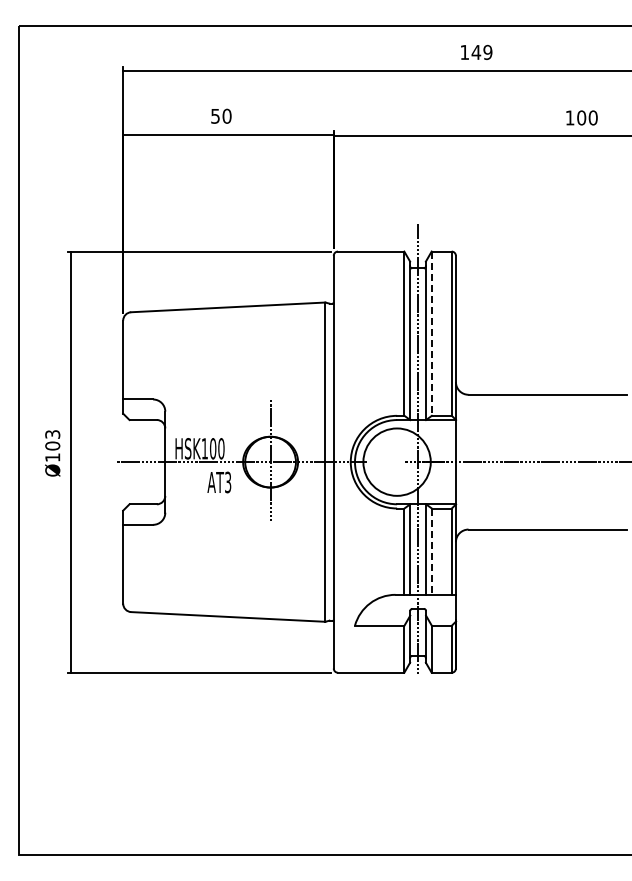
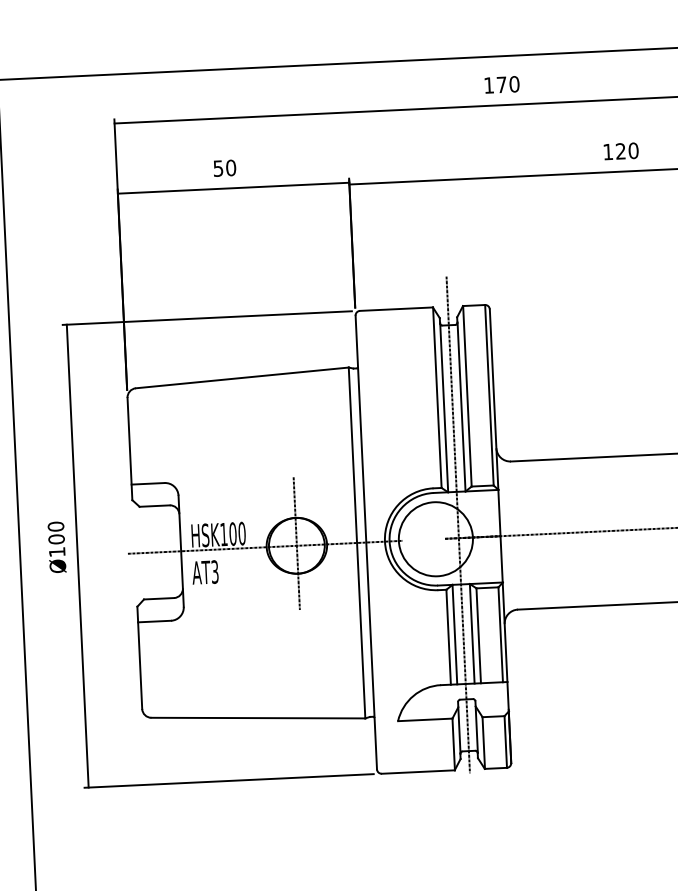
text: (481, 52) -> (507, 84), 149 -> 170
text: (581, 117) -> (620, 150), 100 -> 120
line: (431, 334) -> (467, 397), dashed -> solid
text: (52, 434) -> (55, 526), Ø103 -> Ø100
text: (219, 482) -> (205, 572), moved
line: (431, 552) -> (478, 636), dashed -> solid

